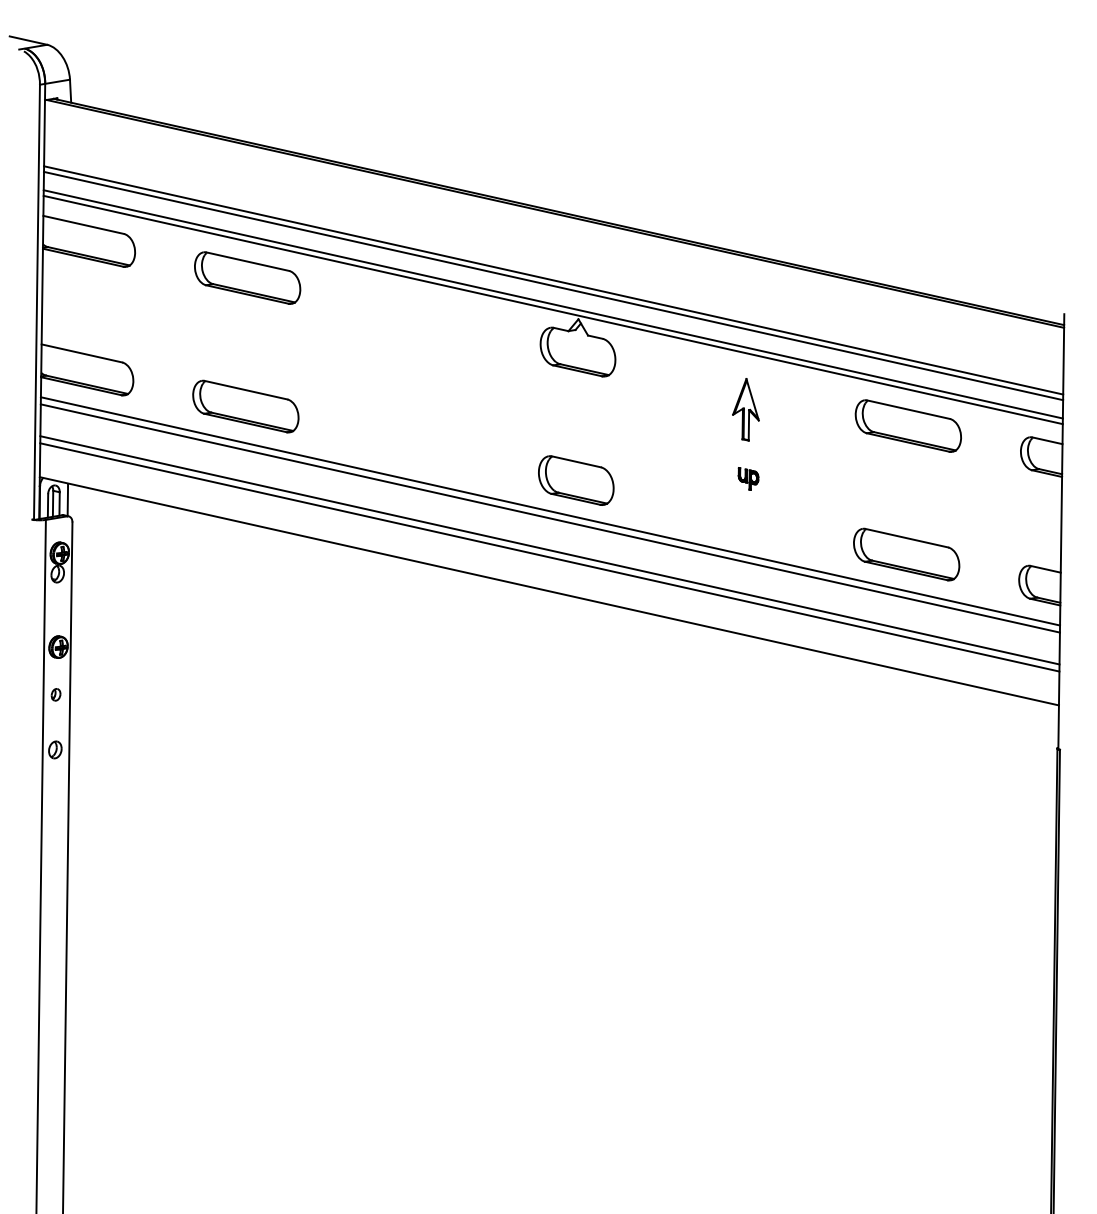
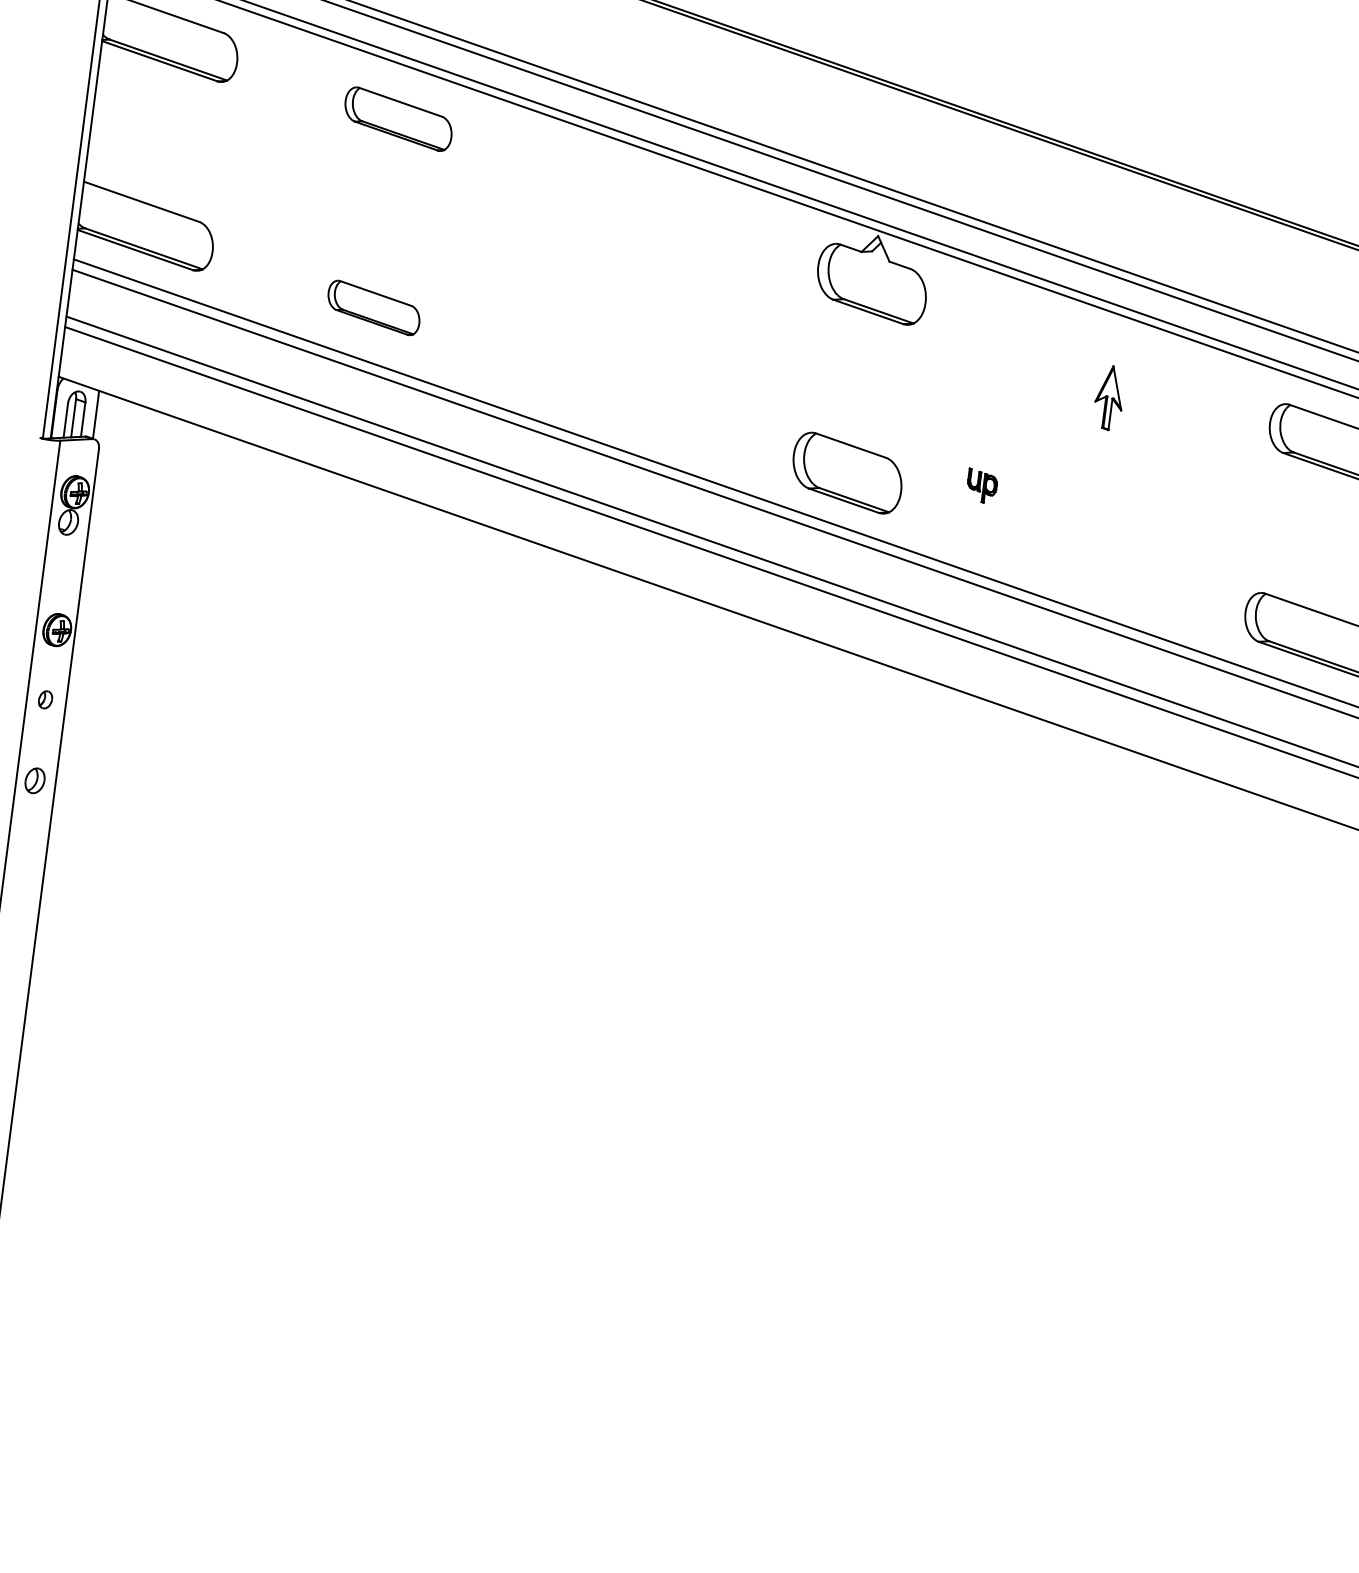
part: (247, 277) -> (398, 118), size x0.7
part: (245, 406) -> (373, 307), size x0.6
part: (745, 409) -> (1108, 397), size x0.7
part: (748, 478) -> (982, 485), moved

